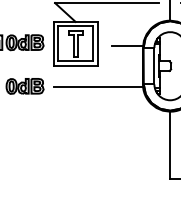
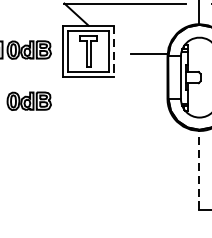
line: (97, 43) -> (114, 50), solid -> dashed
line: (97, 86) -> (114, 101), removed
line: (169, 144) -> (198, 169), solid -> dashed

